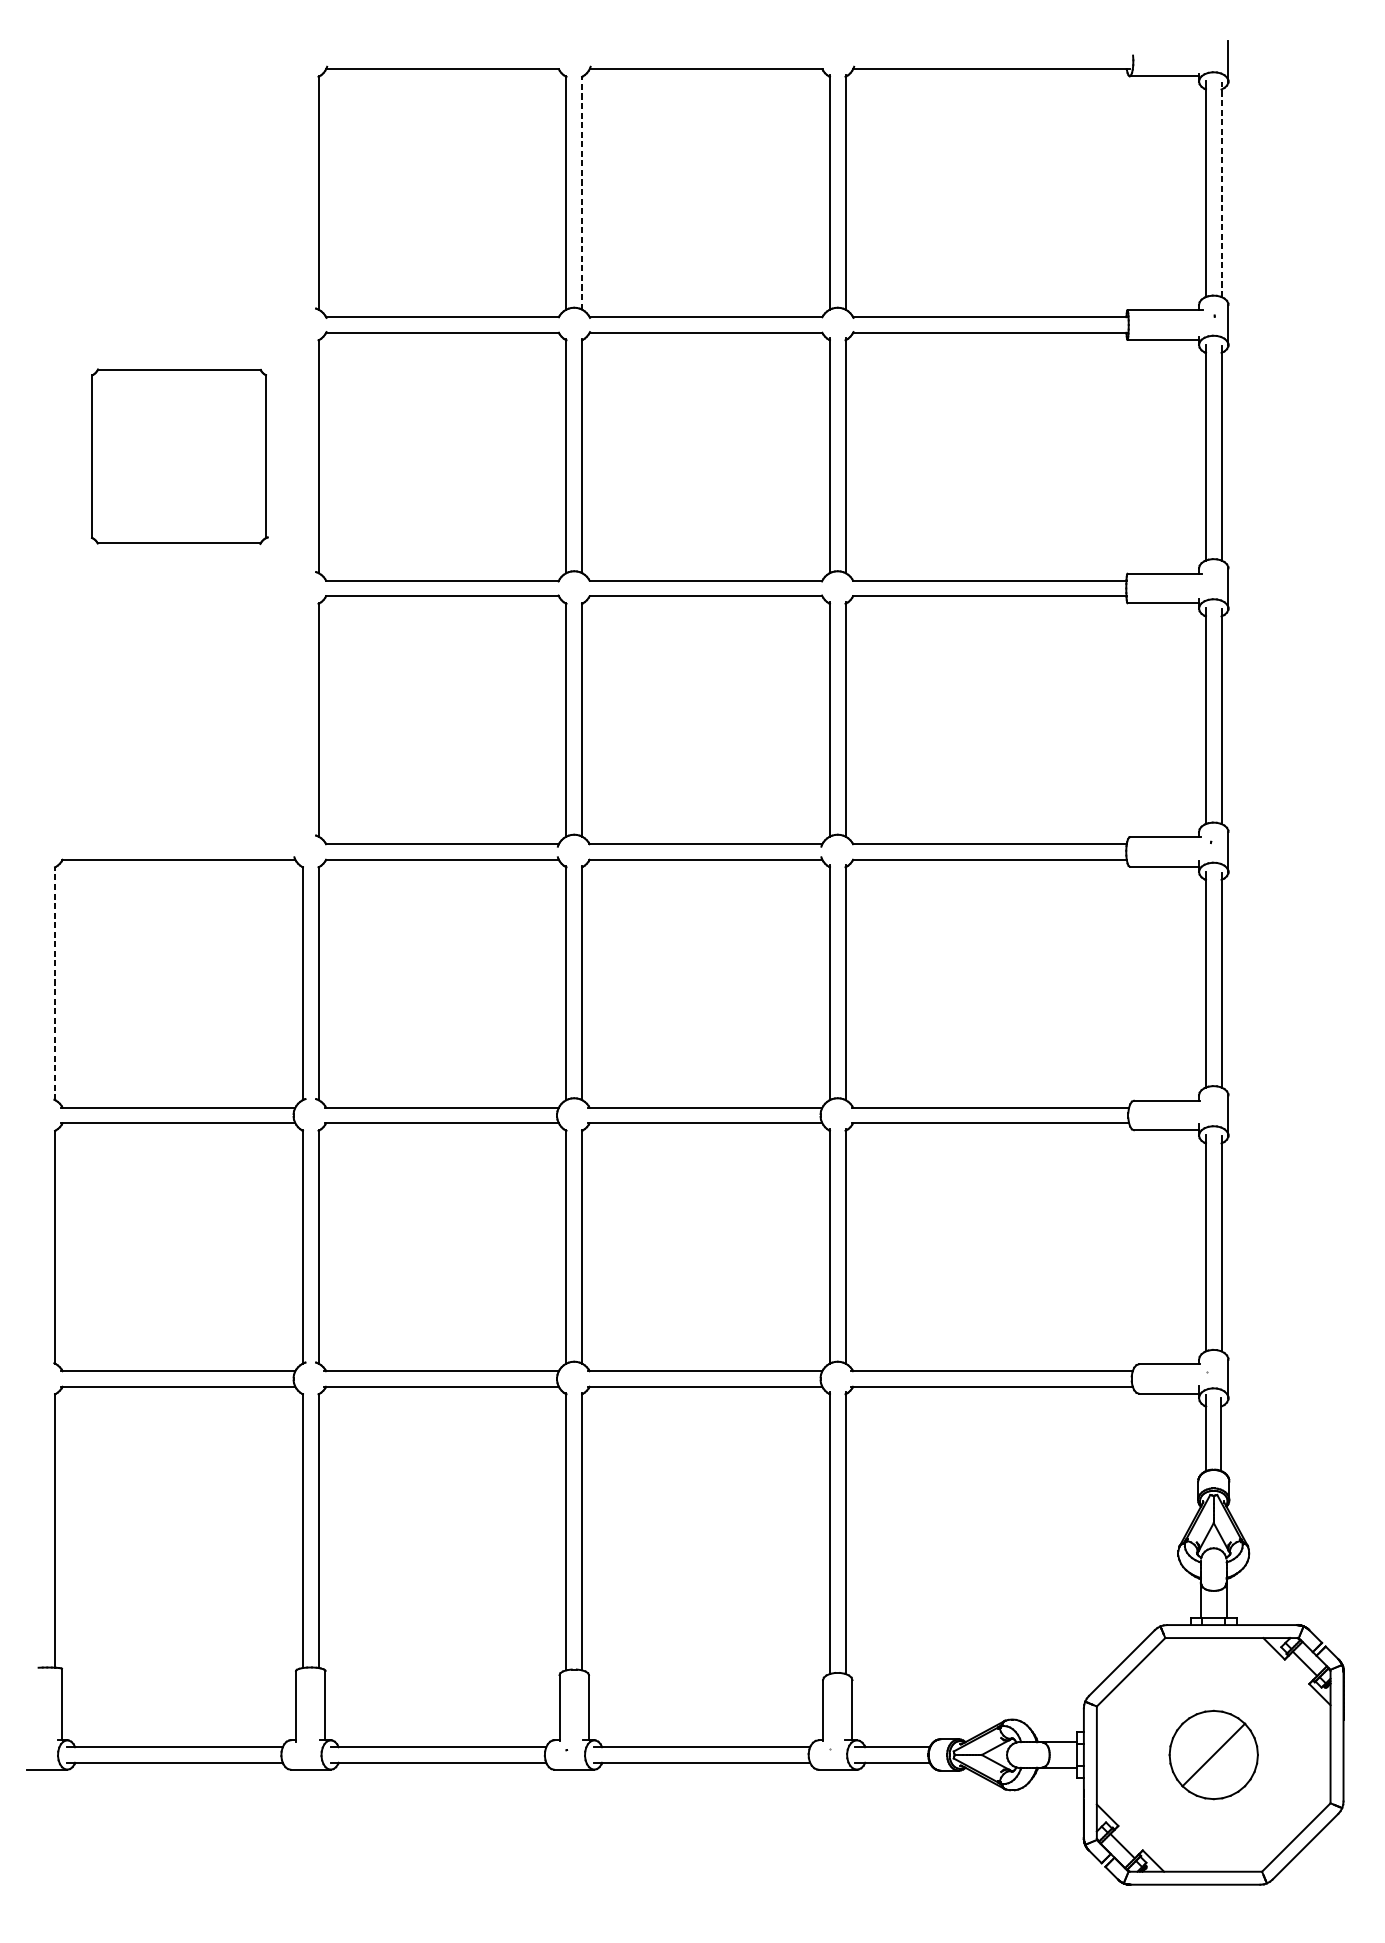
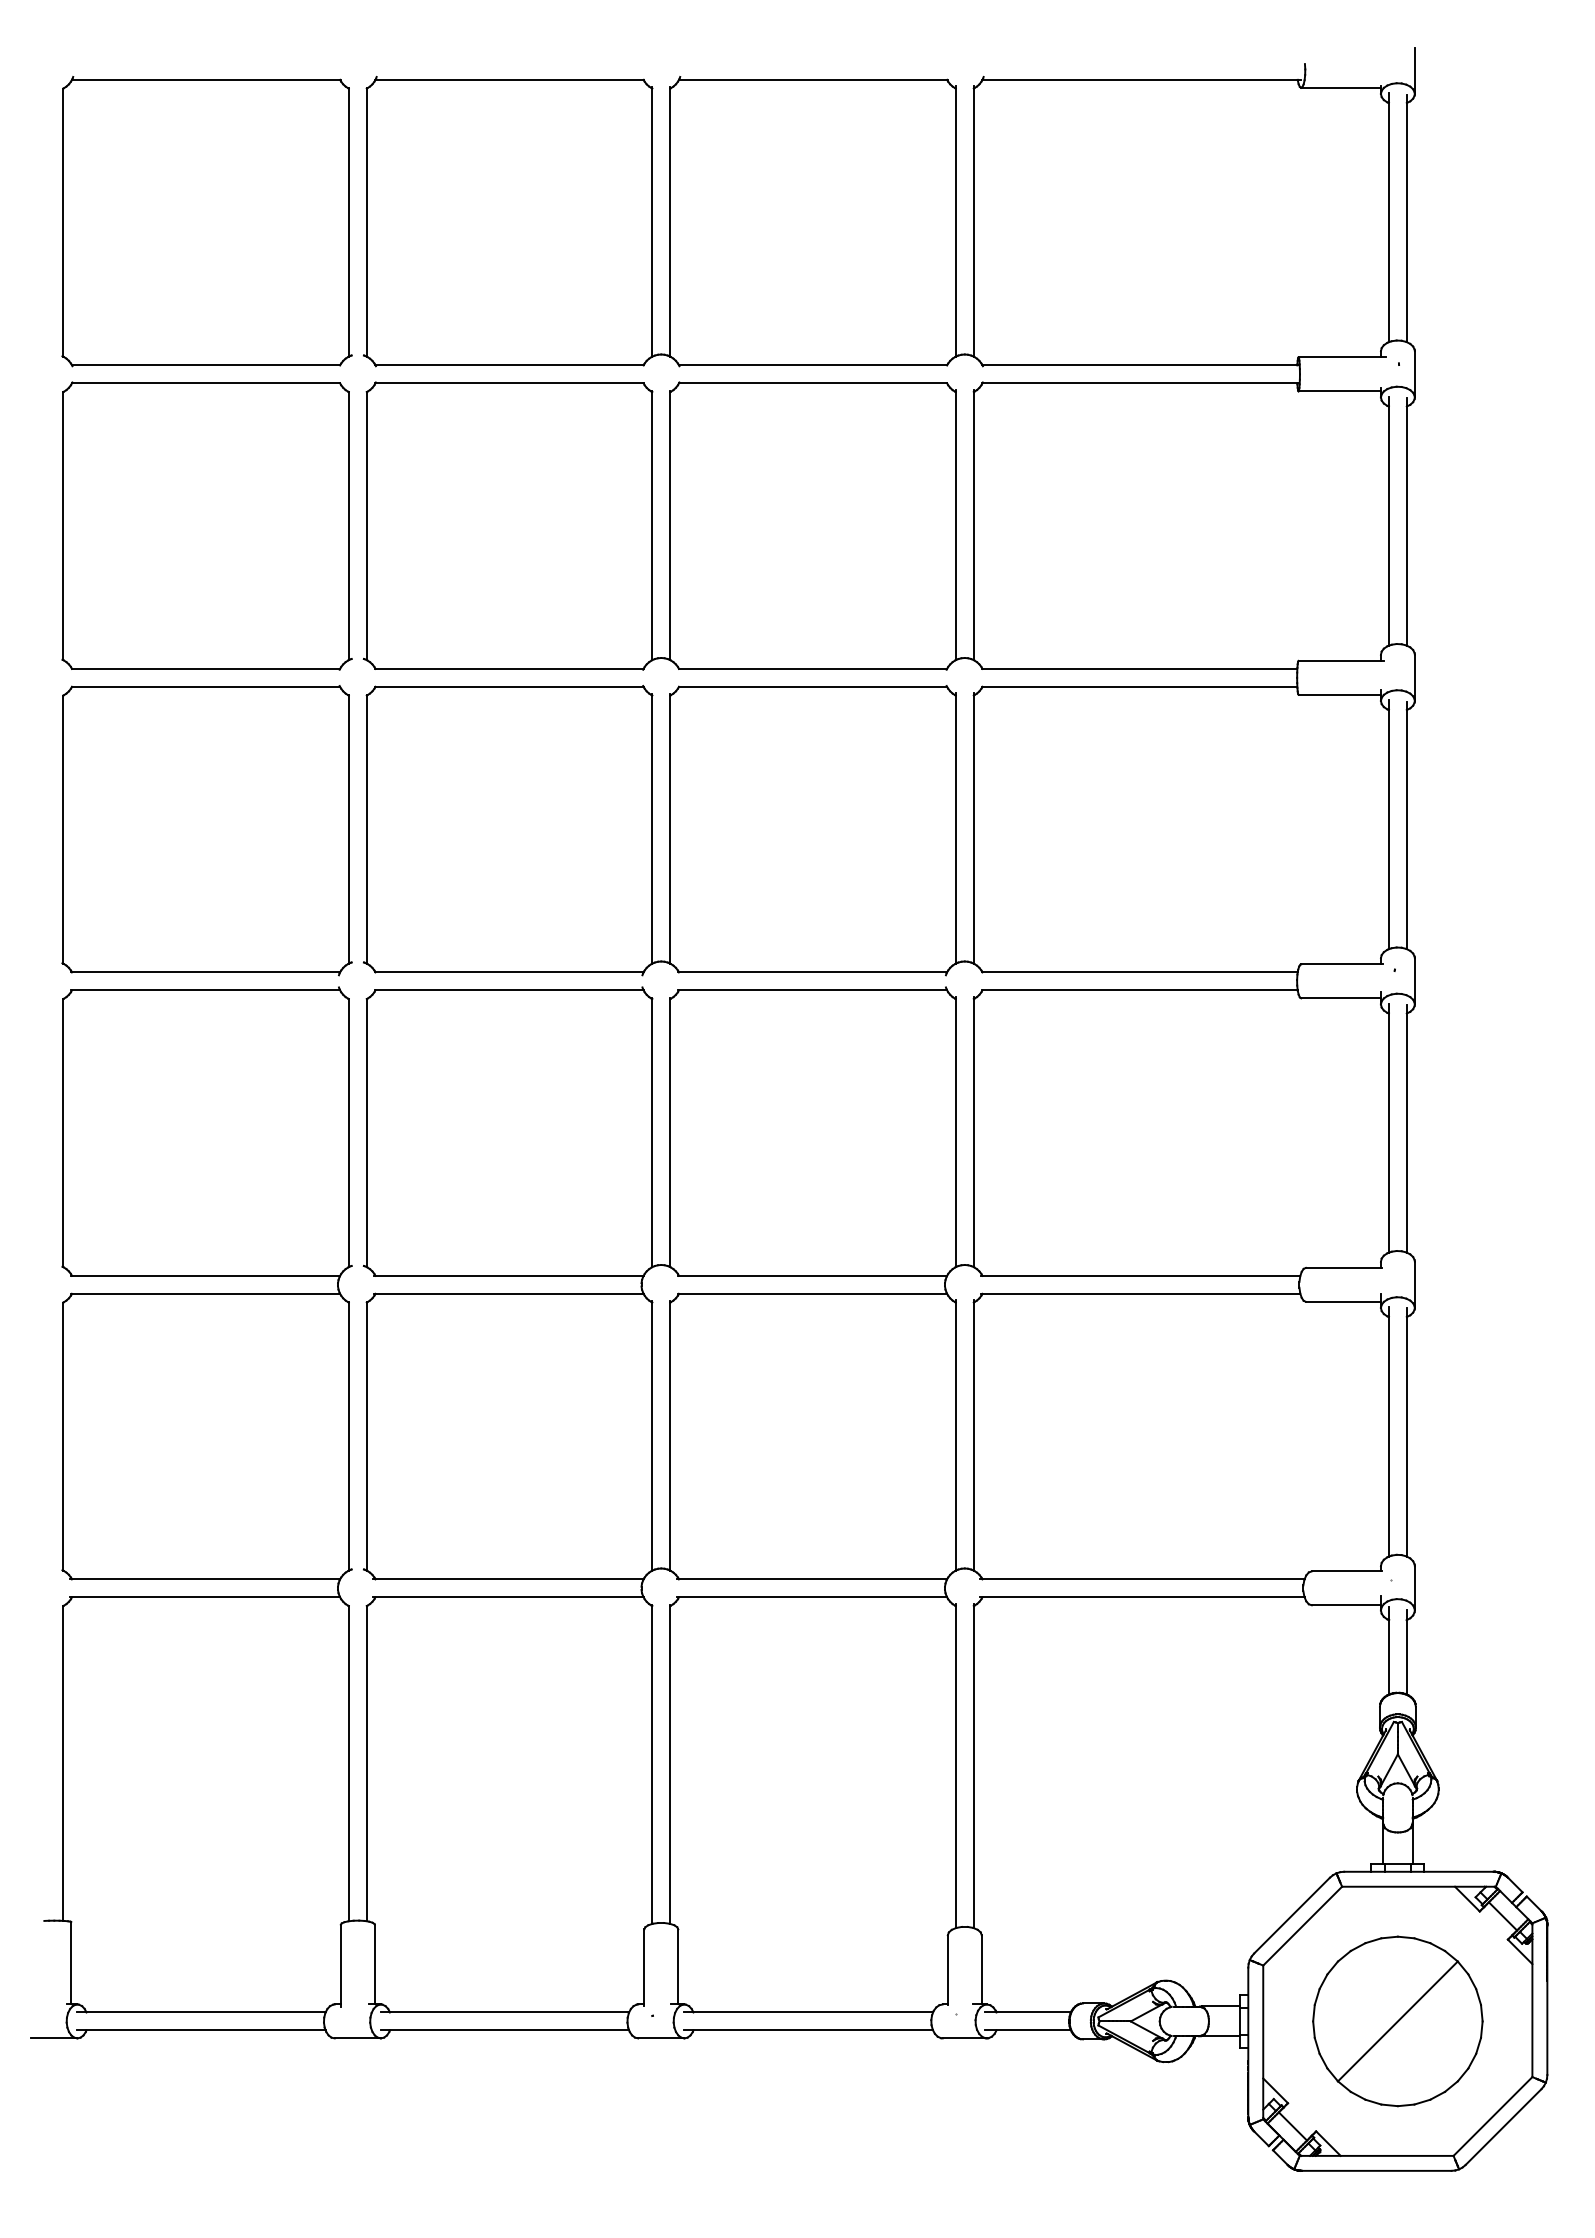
line: (1221, 189) -> (1406, 218), dashed -> solid
part: (179, 192) -> (206, 221), added
line: (582, 192) -> (670, 221), dashed -> solid
part: (179, 456) -> (206, 525), size x1.43
part: (179, 721) -> (206, 830), added
line: (55, 983) -> (63, 1132), dashed -> solid
part: (1213, 1755) -> (1397, 2021), size x1.67

